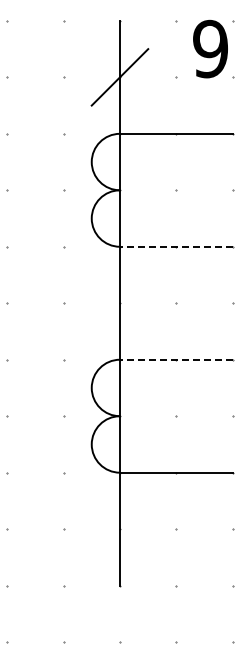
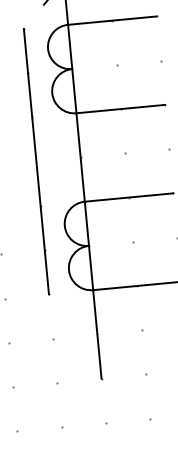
line: (175, 246) -> (119, 108), dashed -> solid
line: (63, 302) -> (36, 161), added
line: (175, 359) -> (128, 197), dashed -> solid

